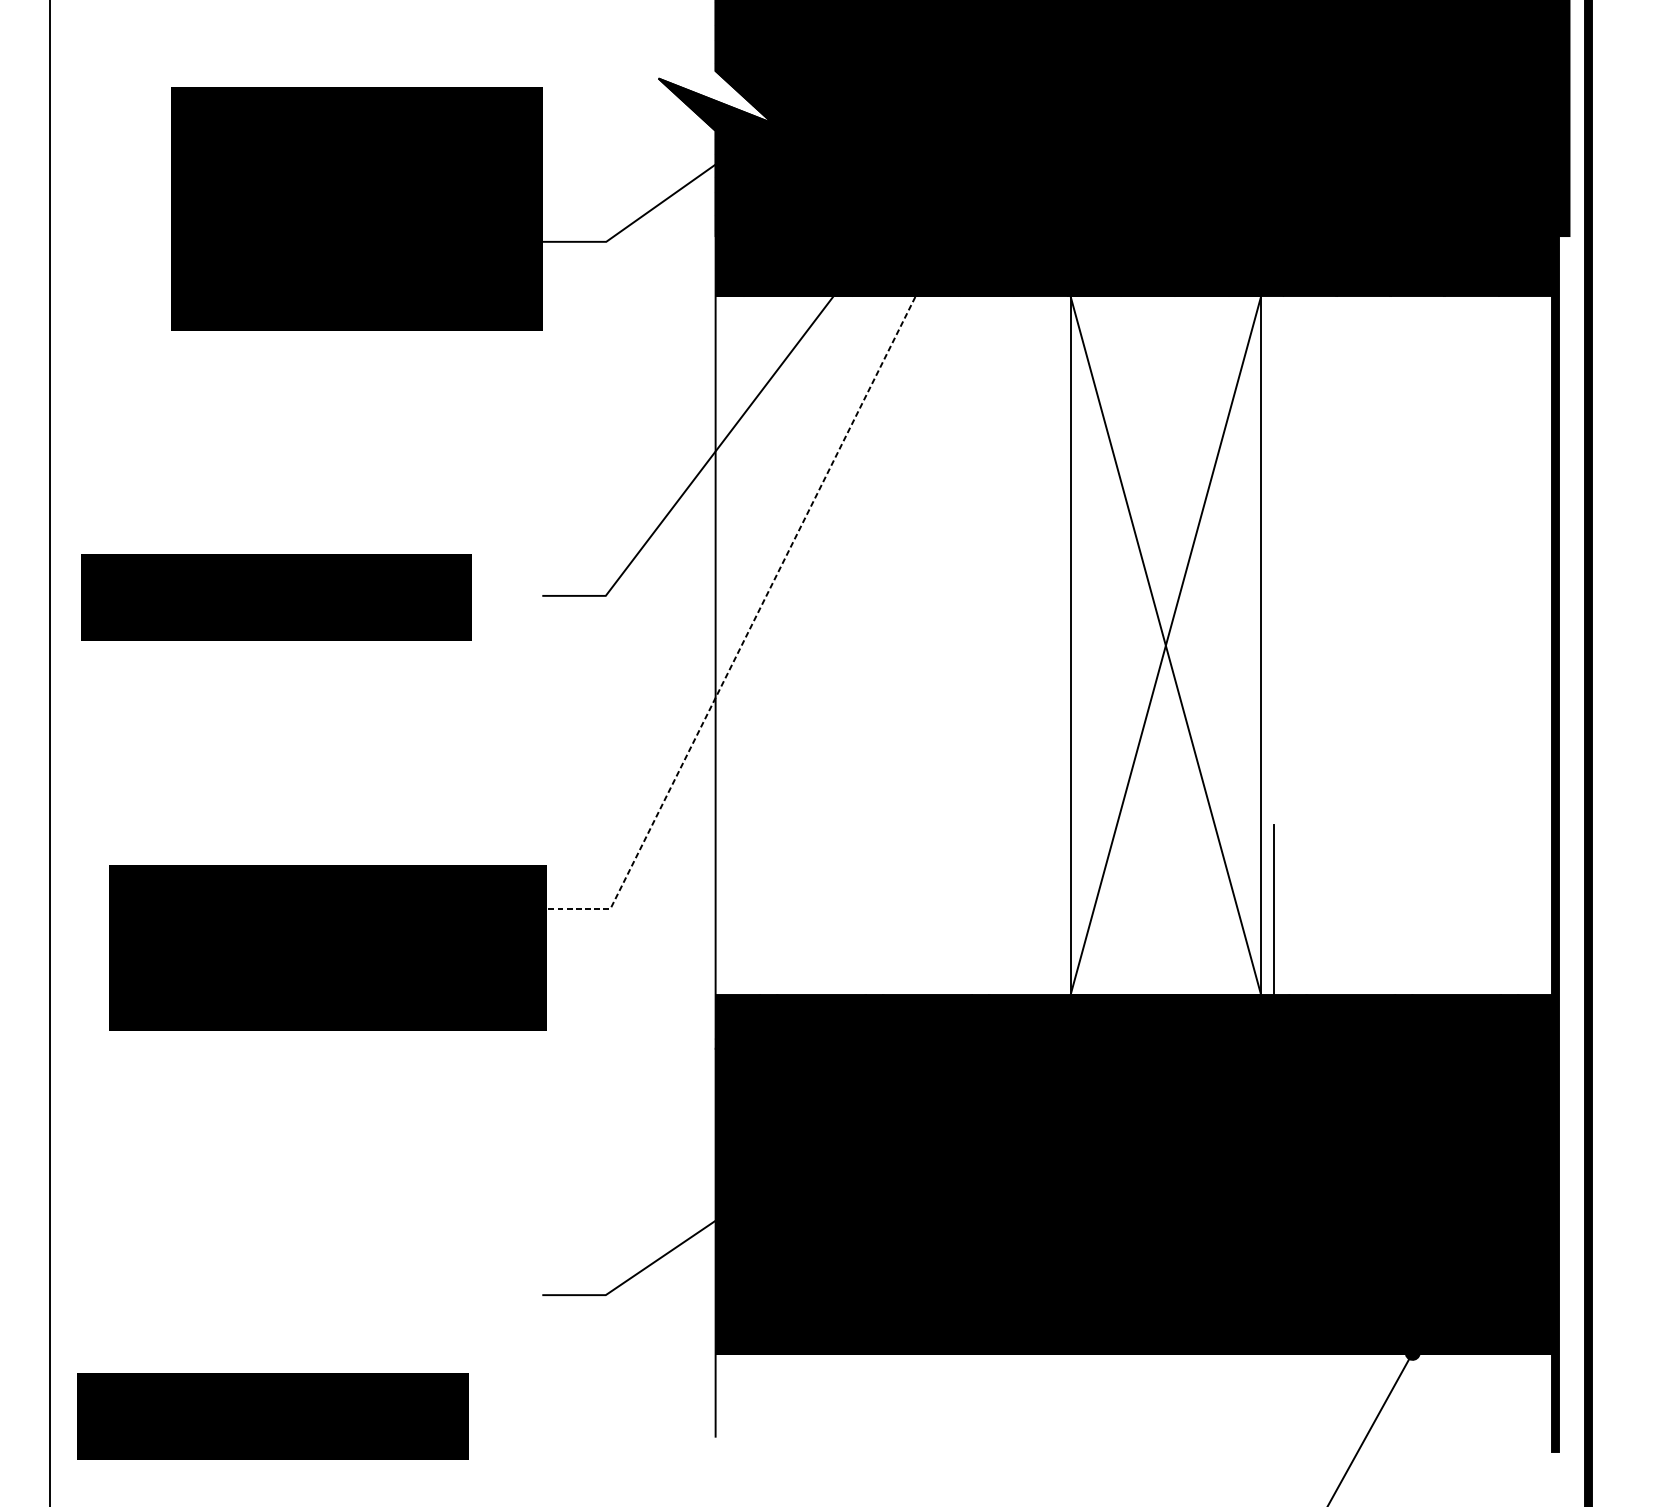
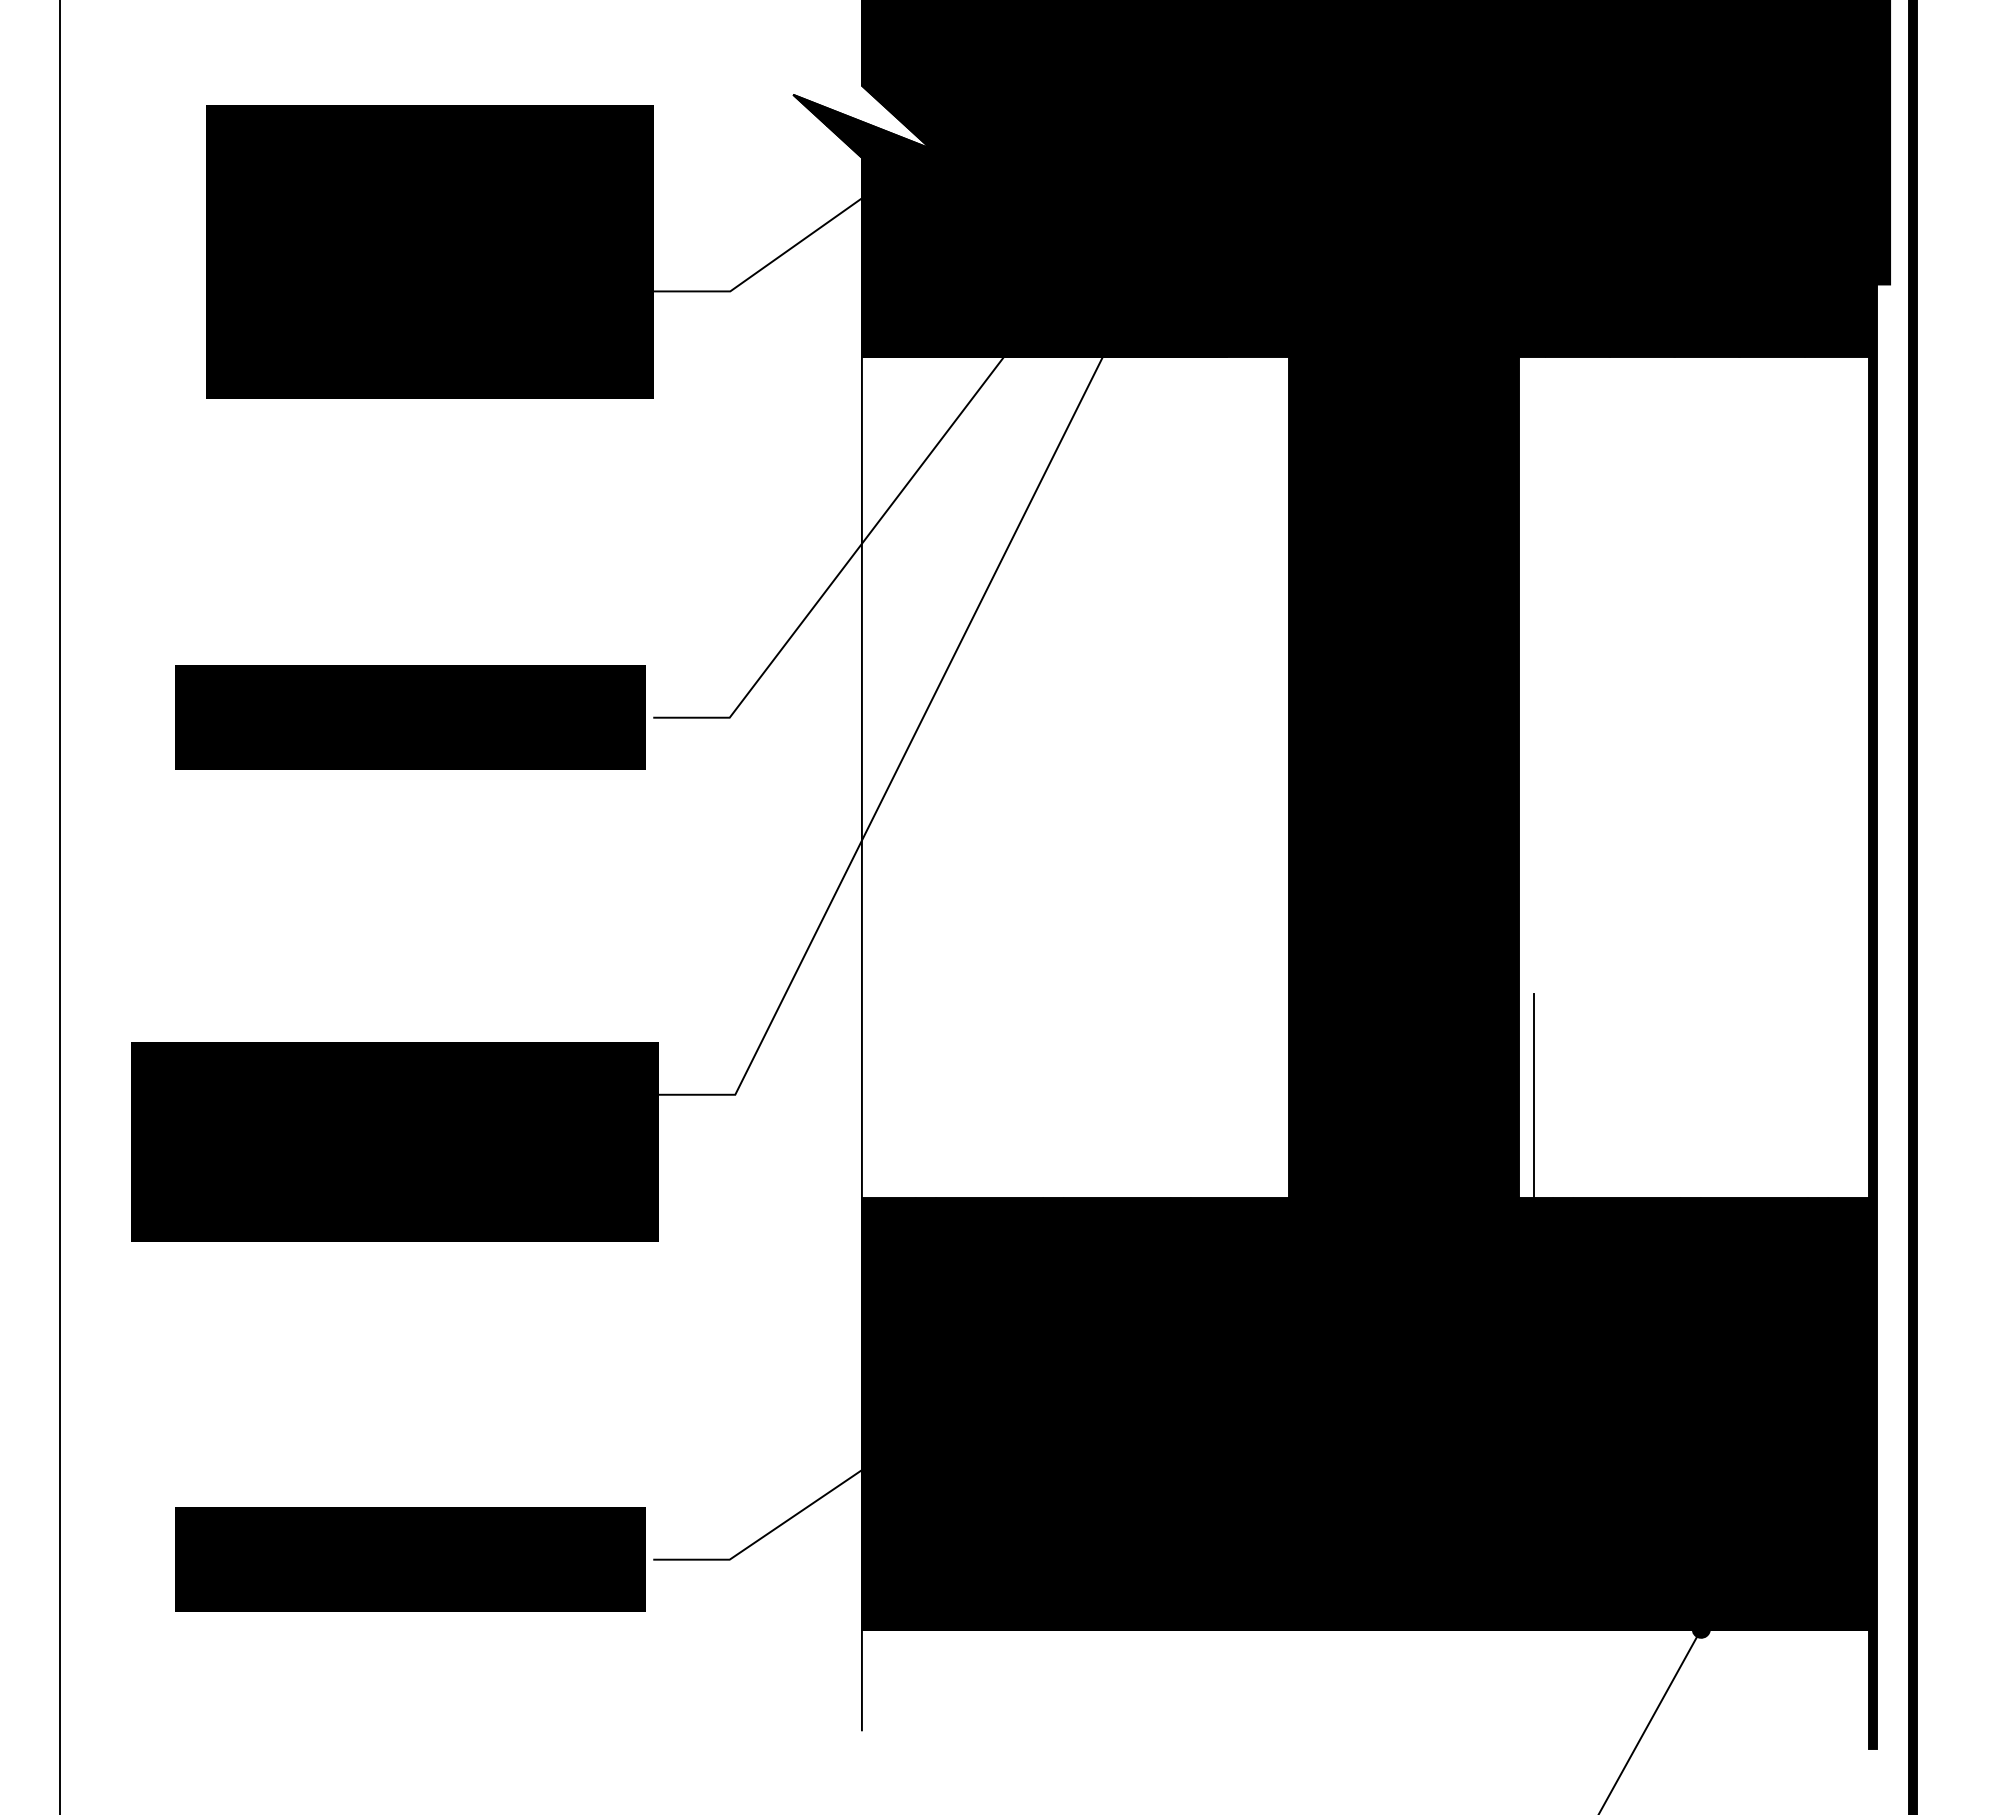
text: (275, 597) -> (410, 717), moved
line: (752, 623) -> (906, 751), dashed -> solid
fill: (1165, 645) -> (1403, 777), added
text: (272, 1416) -> (410, 1559), moved

